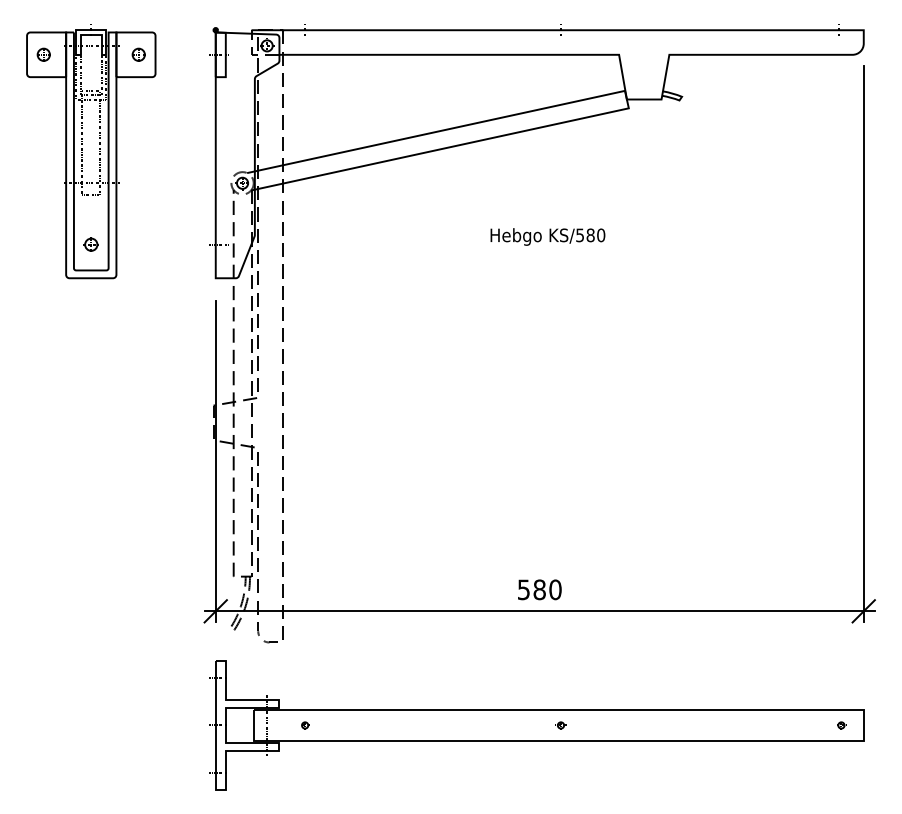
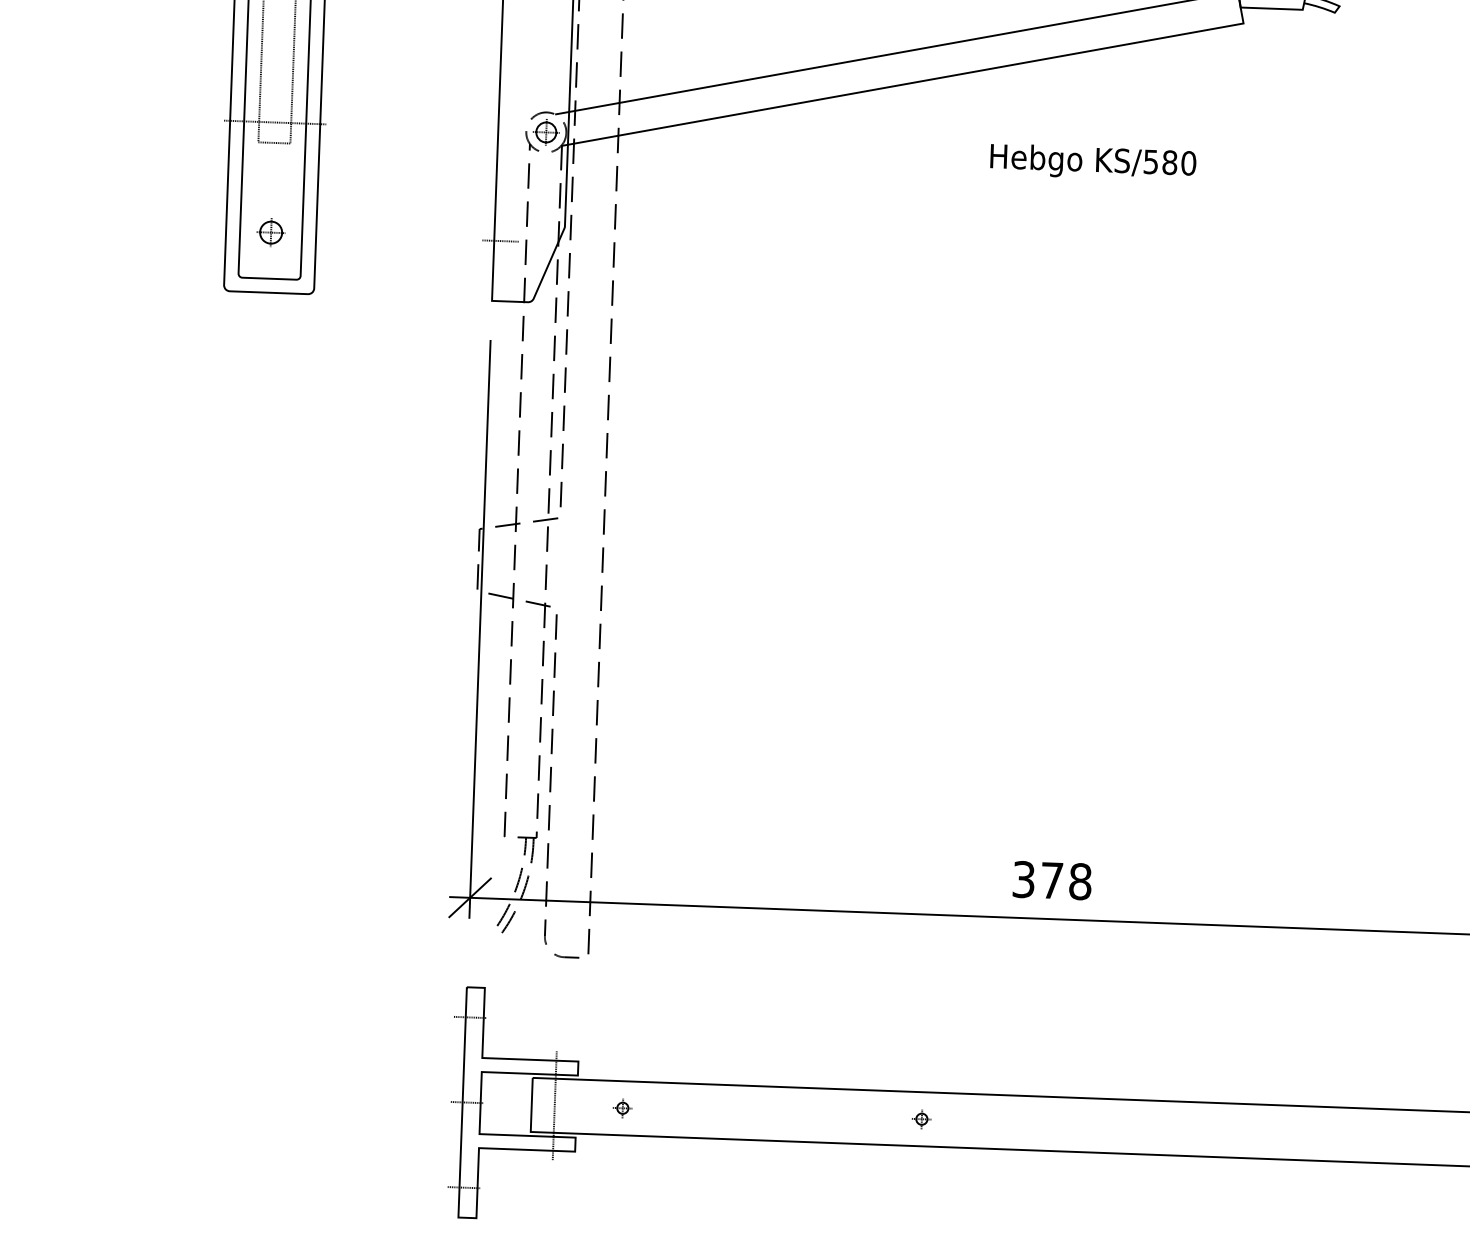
text: (547, 236) -> (1092, 161), moved
text: (539, 589) -> (1051, 880), 580 -> 378
part: (560, 725) -> (921, 1119), moved

